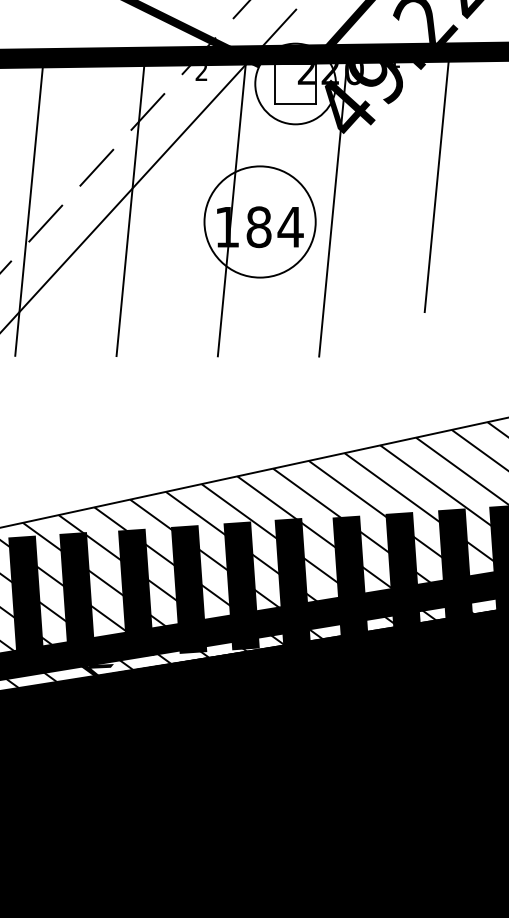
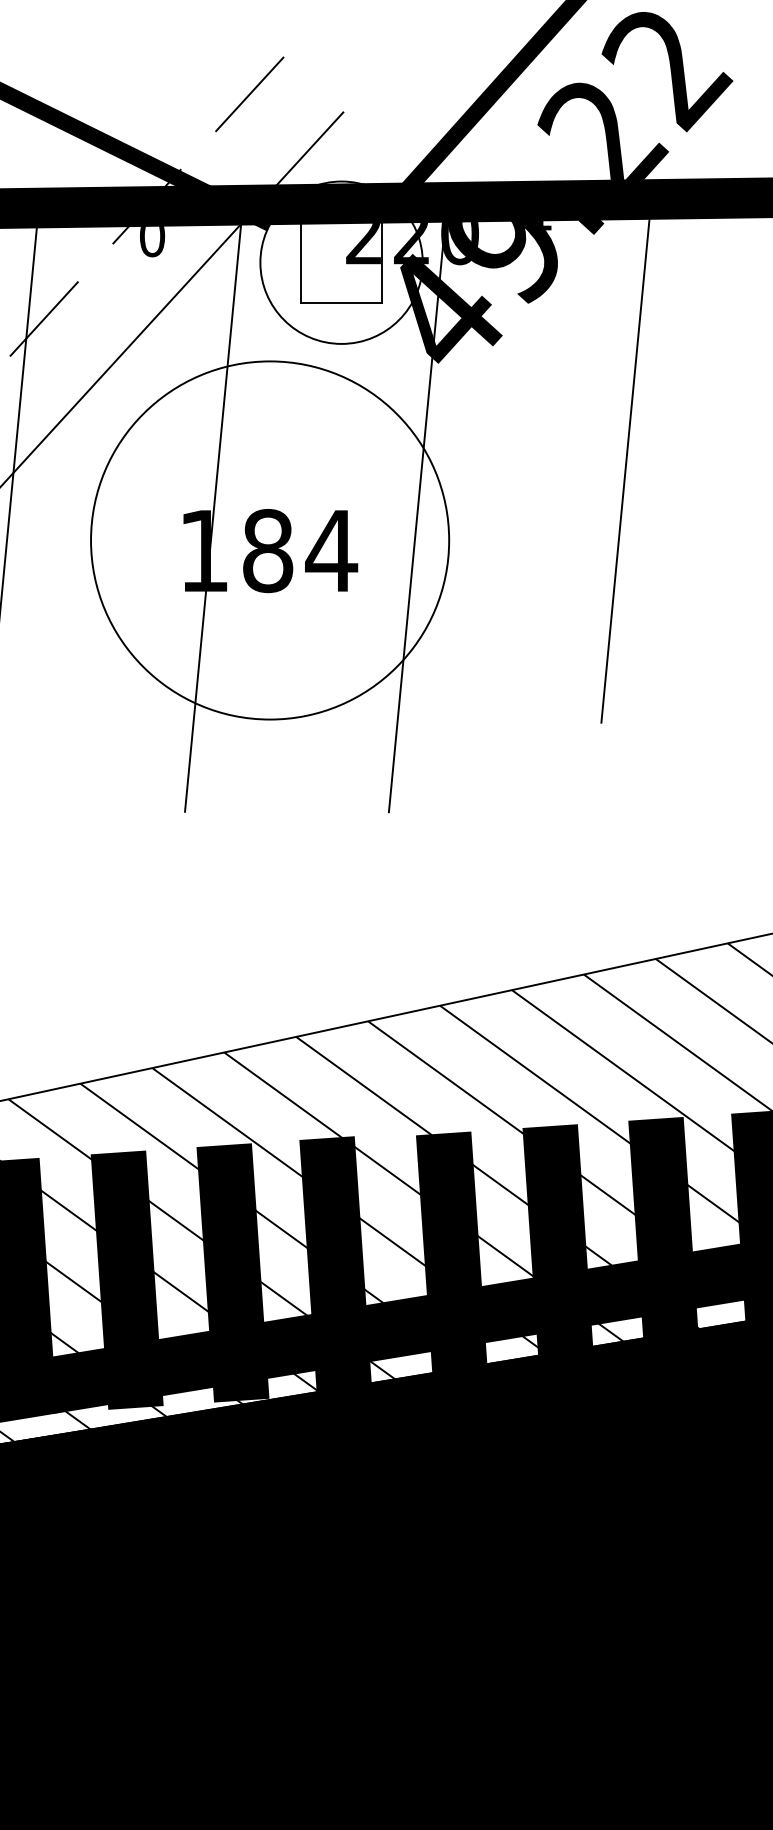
text: (201, 73) -> (152, 241), 2 -> 0
circle: (259, 221) -> (268, 539), size x1.6

